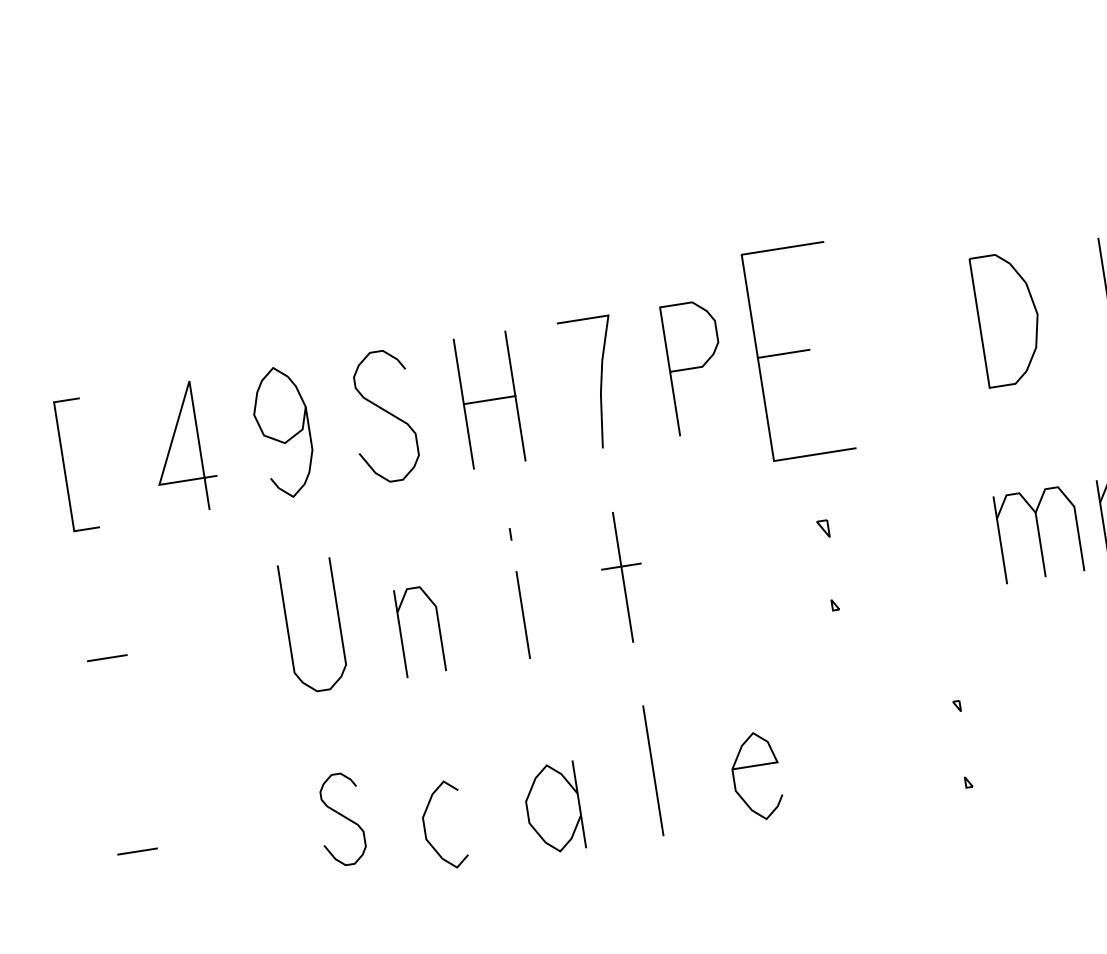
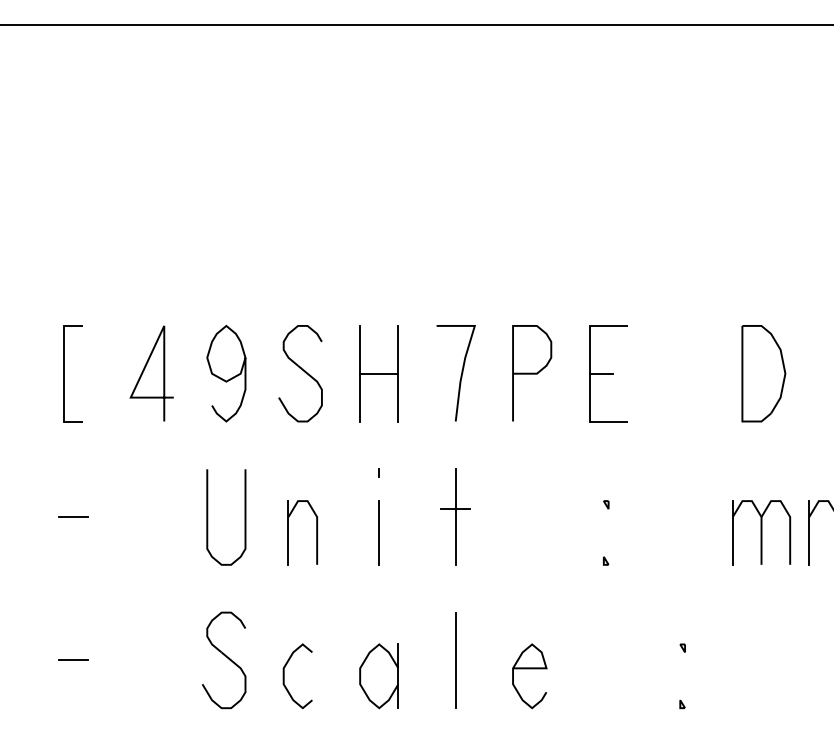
part: (798, 351) -> (608, 373), size x0.62
part: (823, 528) -> (606, 504), size x0.62
part: (341, 819) -> (224, 660), size x1.43

